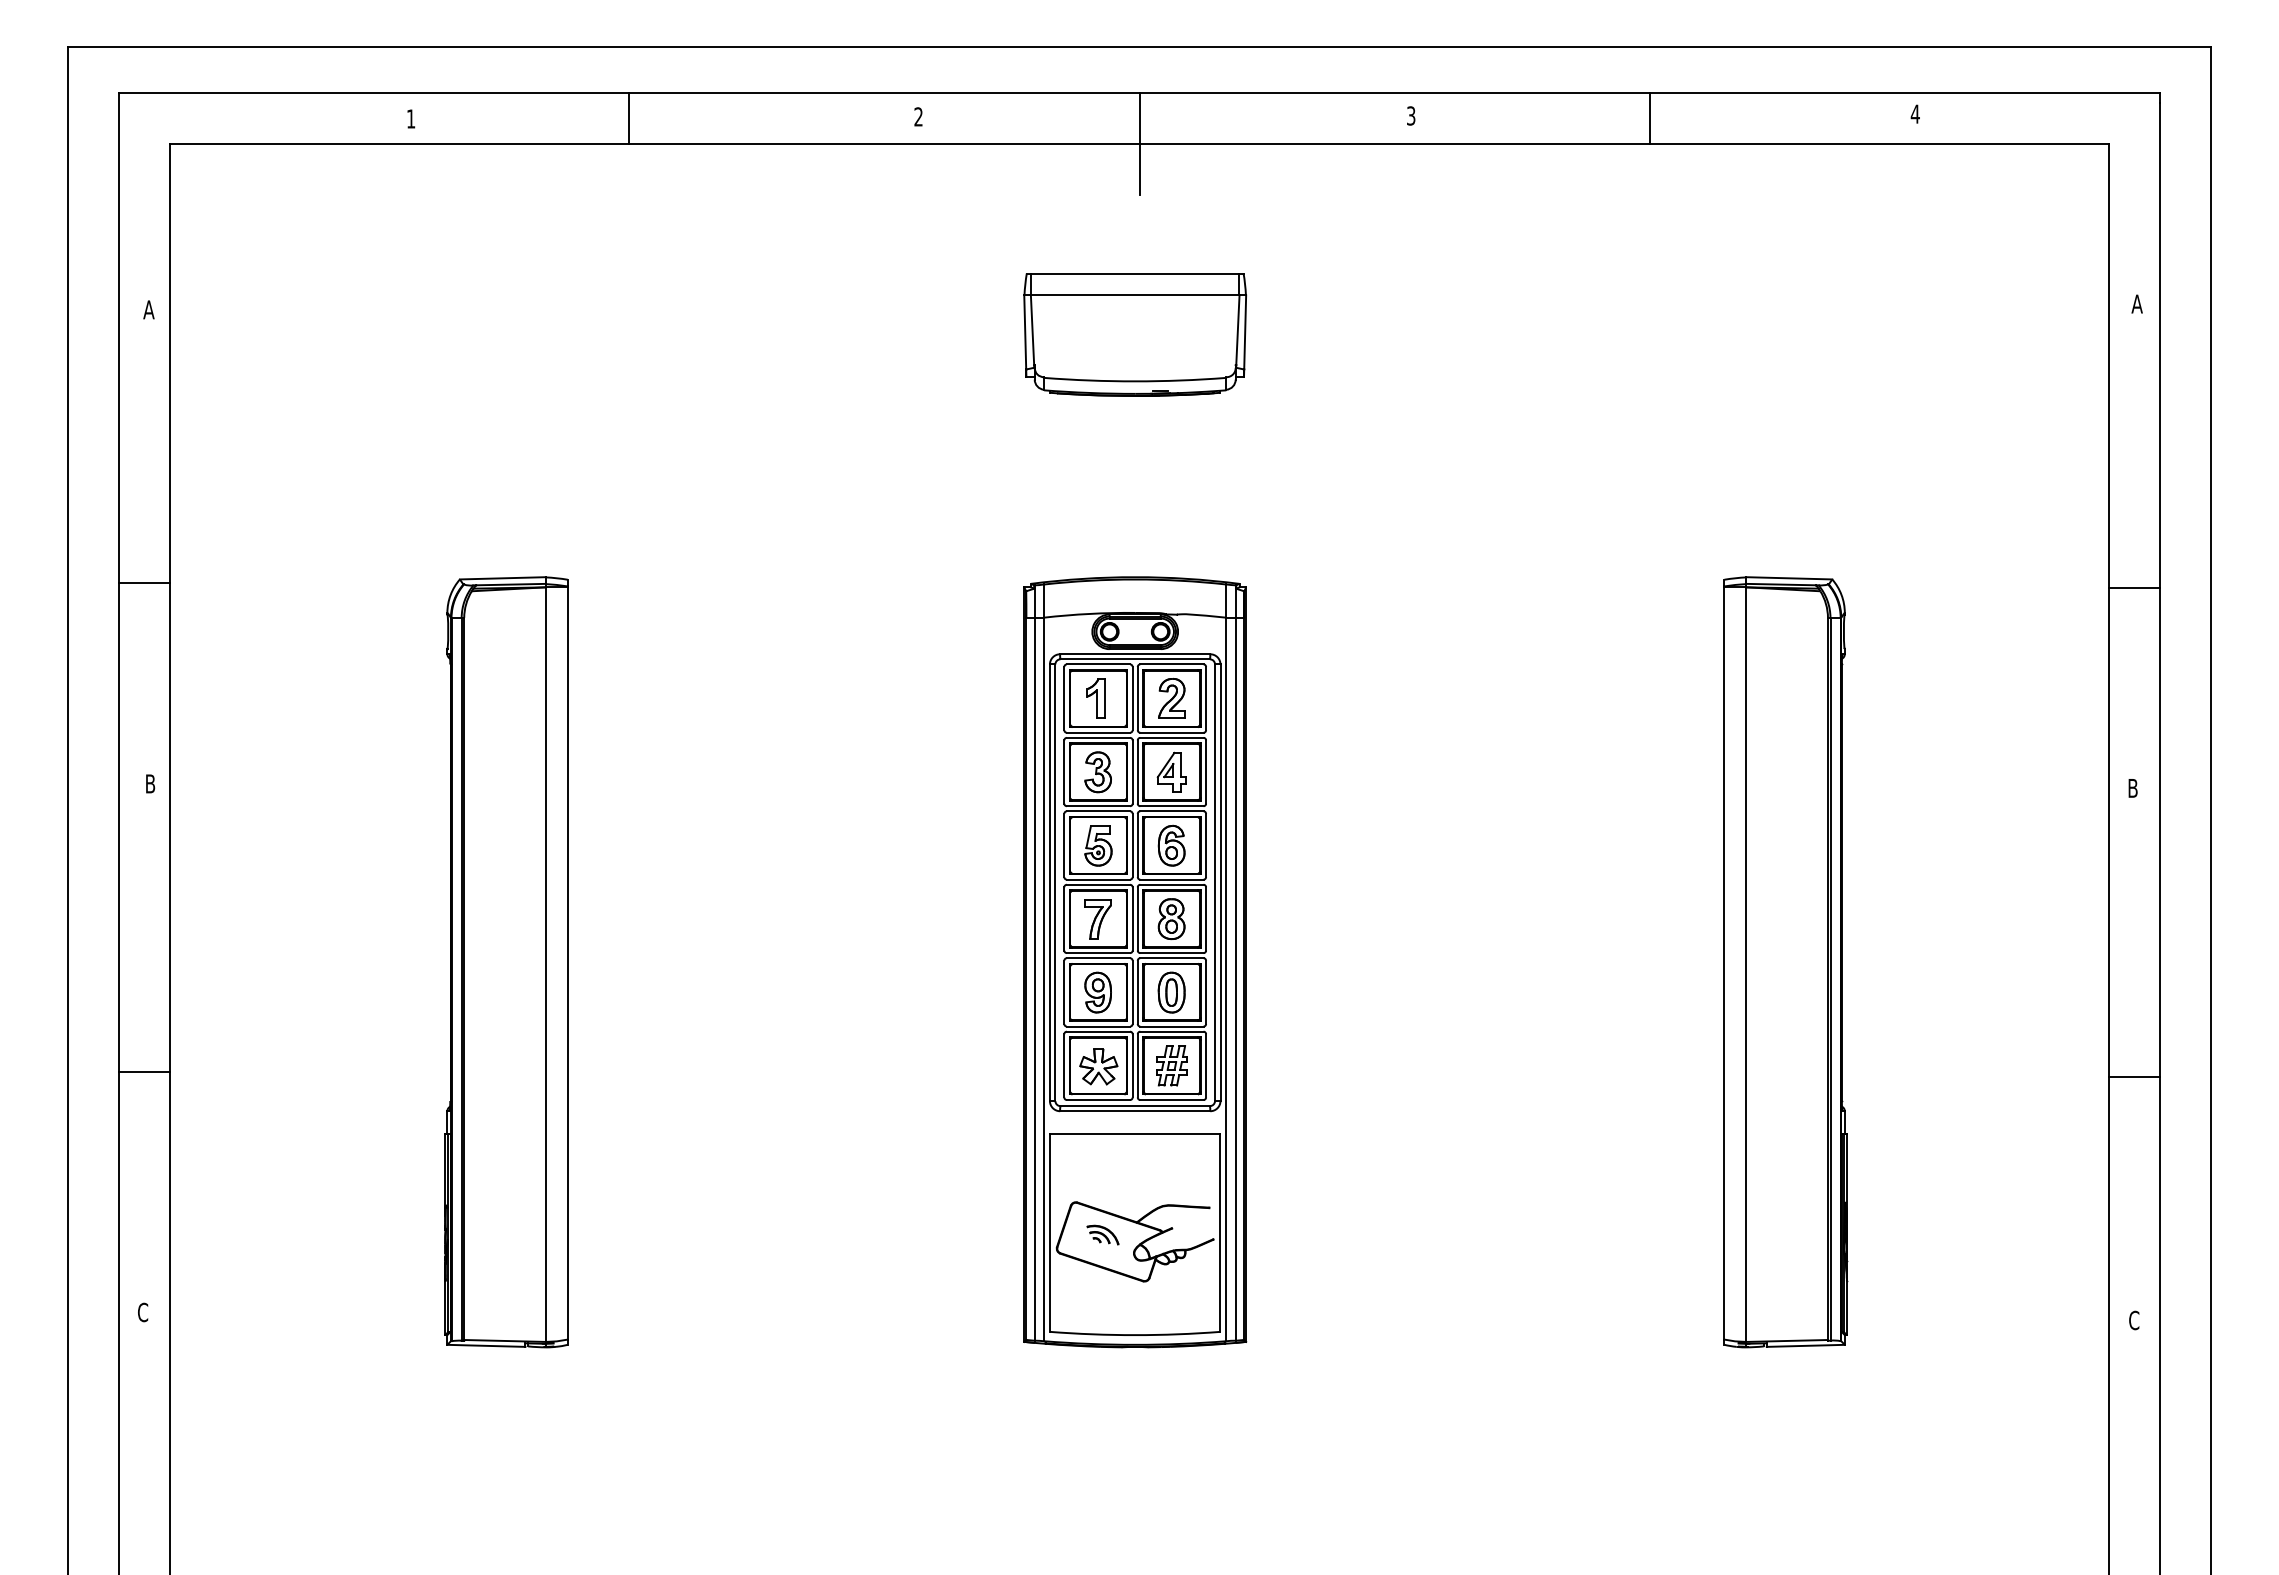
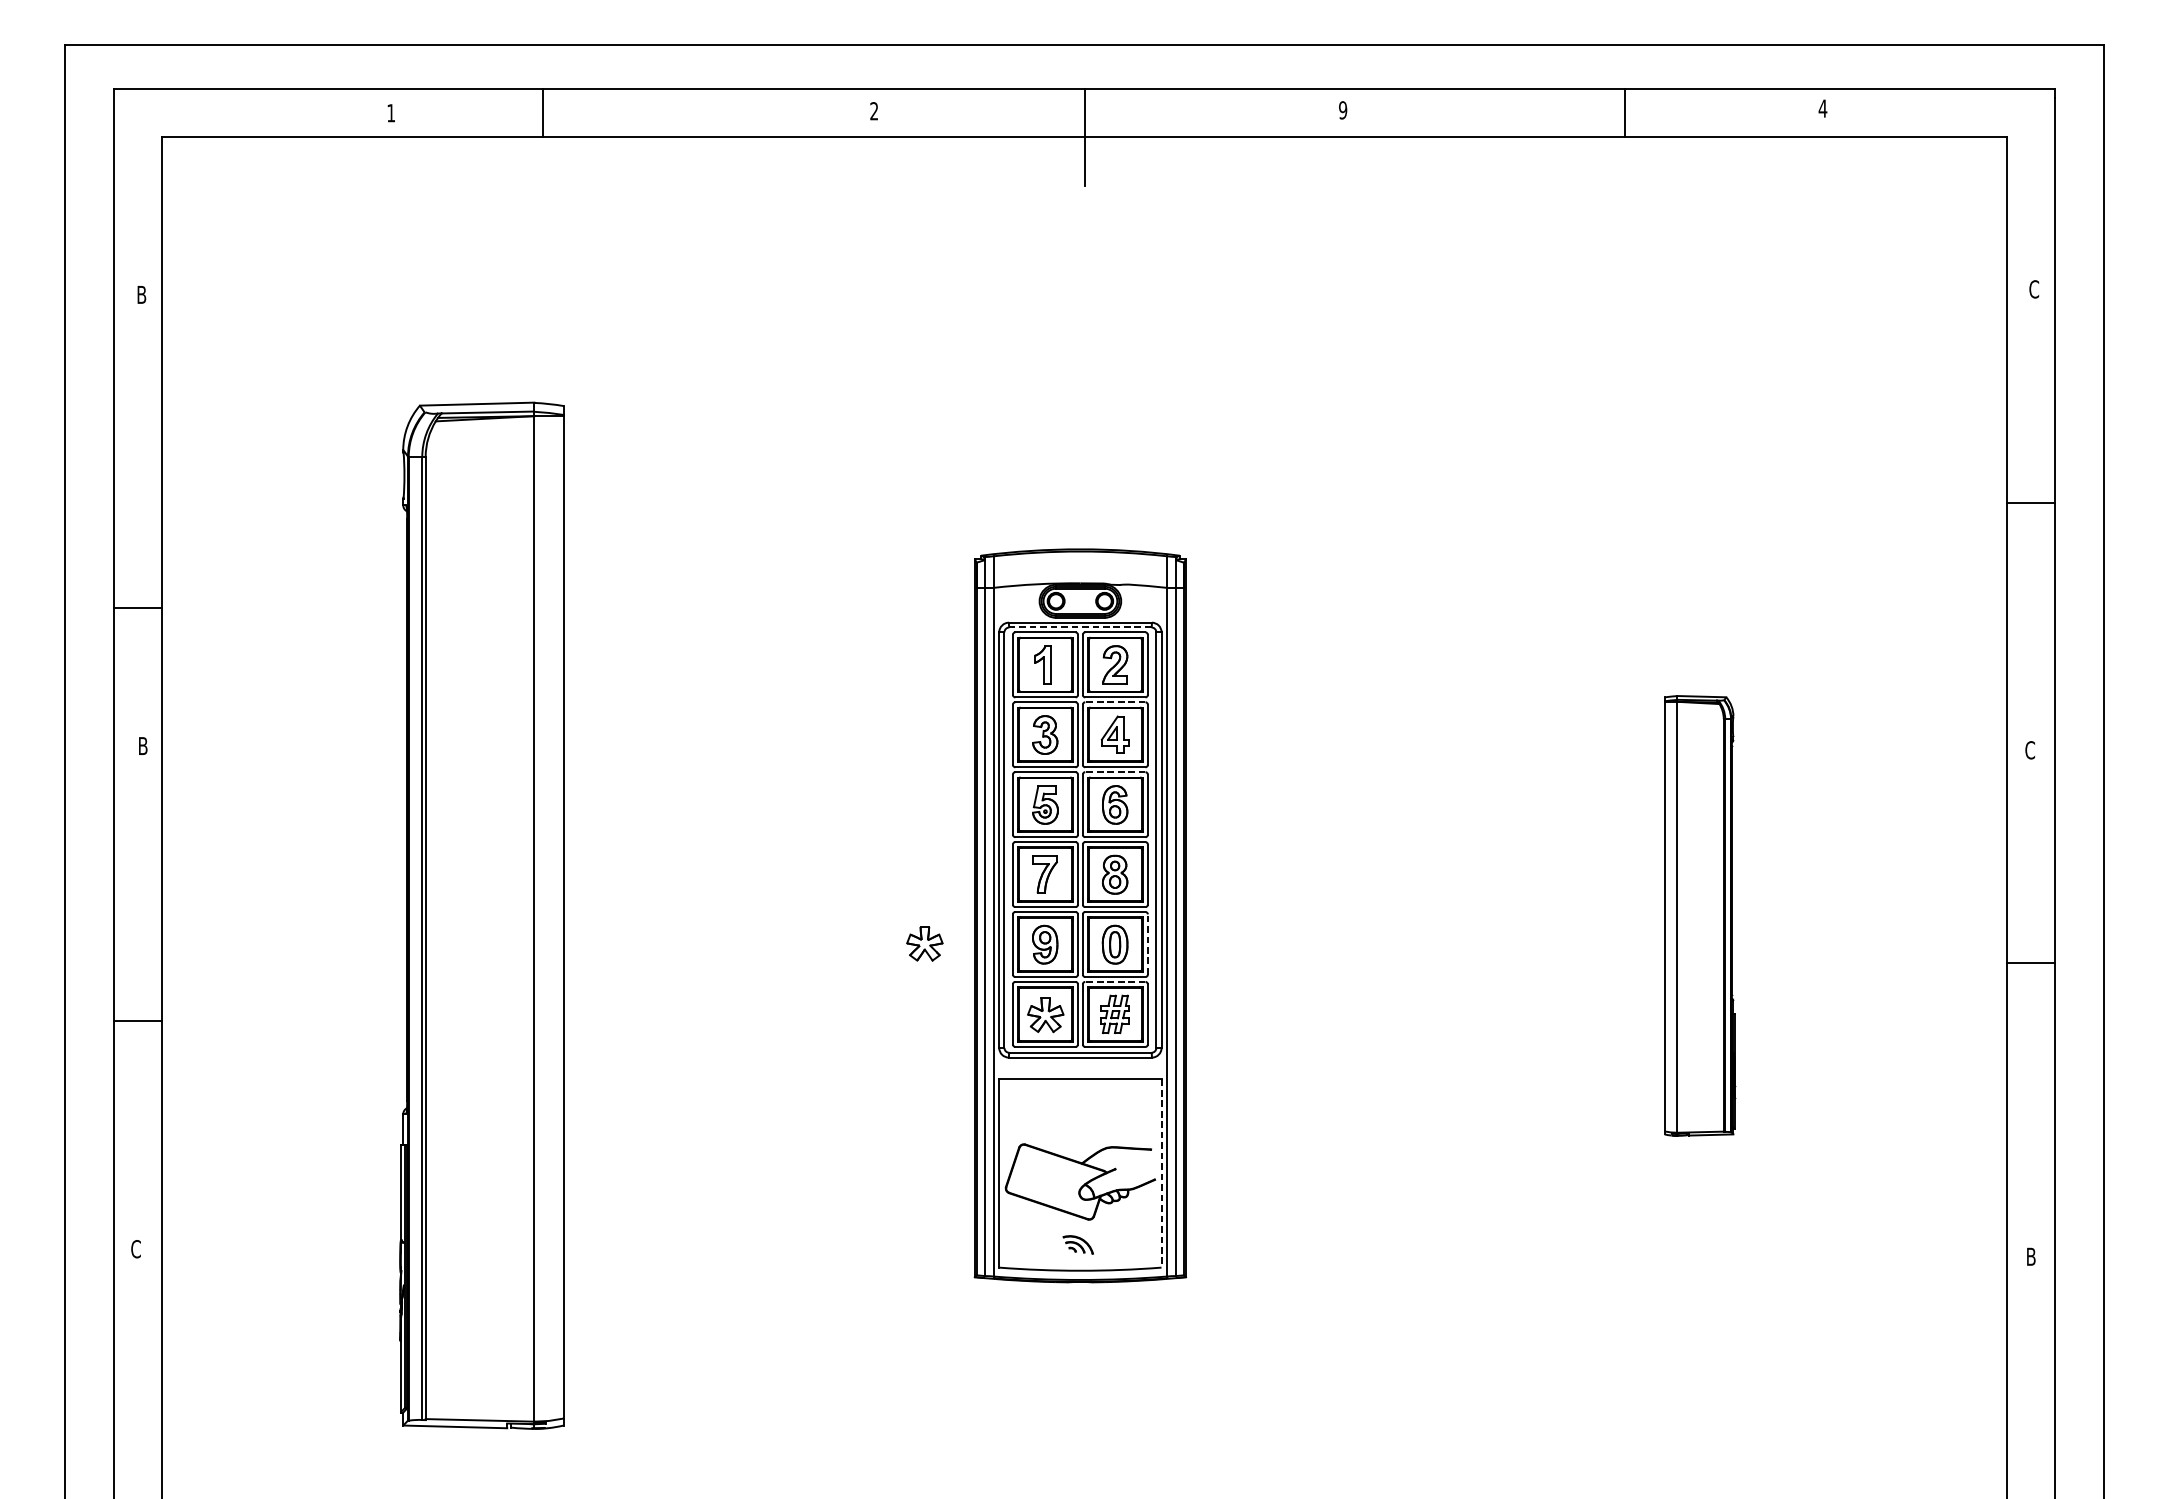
text: (1410, 115) -> (1342, 109), 3 -> 9
line: (629, 118) -> (542, 112), moved
line: (1649, 118) -> (1625, 112), moved
text: (2136, 303) -> (2033, 288), A -> C
text: (148, 309) -> (141, 294), A -> B
part: (1134, 334) -> (1079, 318), removed
line: (144, 582) -> (137, 607), moved
line: (2133, 587) -> (2030, 502), moved
line: (1135, 659) -> (1080, 627), solid -> dashed
line: (1171, 737) -> (1114, 701), solid -> dashed
text: (2133, 788) -> (2030, 750), B -> C
line: (1171, 811) -> (1114, 772), solid -> dashed
part: (506, 962) -> (482, 916), size x1.4
part: (1785, 962) -> (1699, 916), size x0.6
part: (971, 991) -> (924, 943), added
line: (1206, 992) -> (1148, 944), solid -> dashed
line: (1171, 1031) -> (1114, 981), solid -> dashed
line: (2133, 1077) -> (2030, 963), moved
line: (1220, 1233) -> (1161, 1174), solid -> dashed
part: (1102, 1234) -> (1077, 1244), moved
text: (2134, 1320) -> (2031, 1256), C -> B

